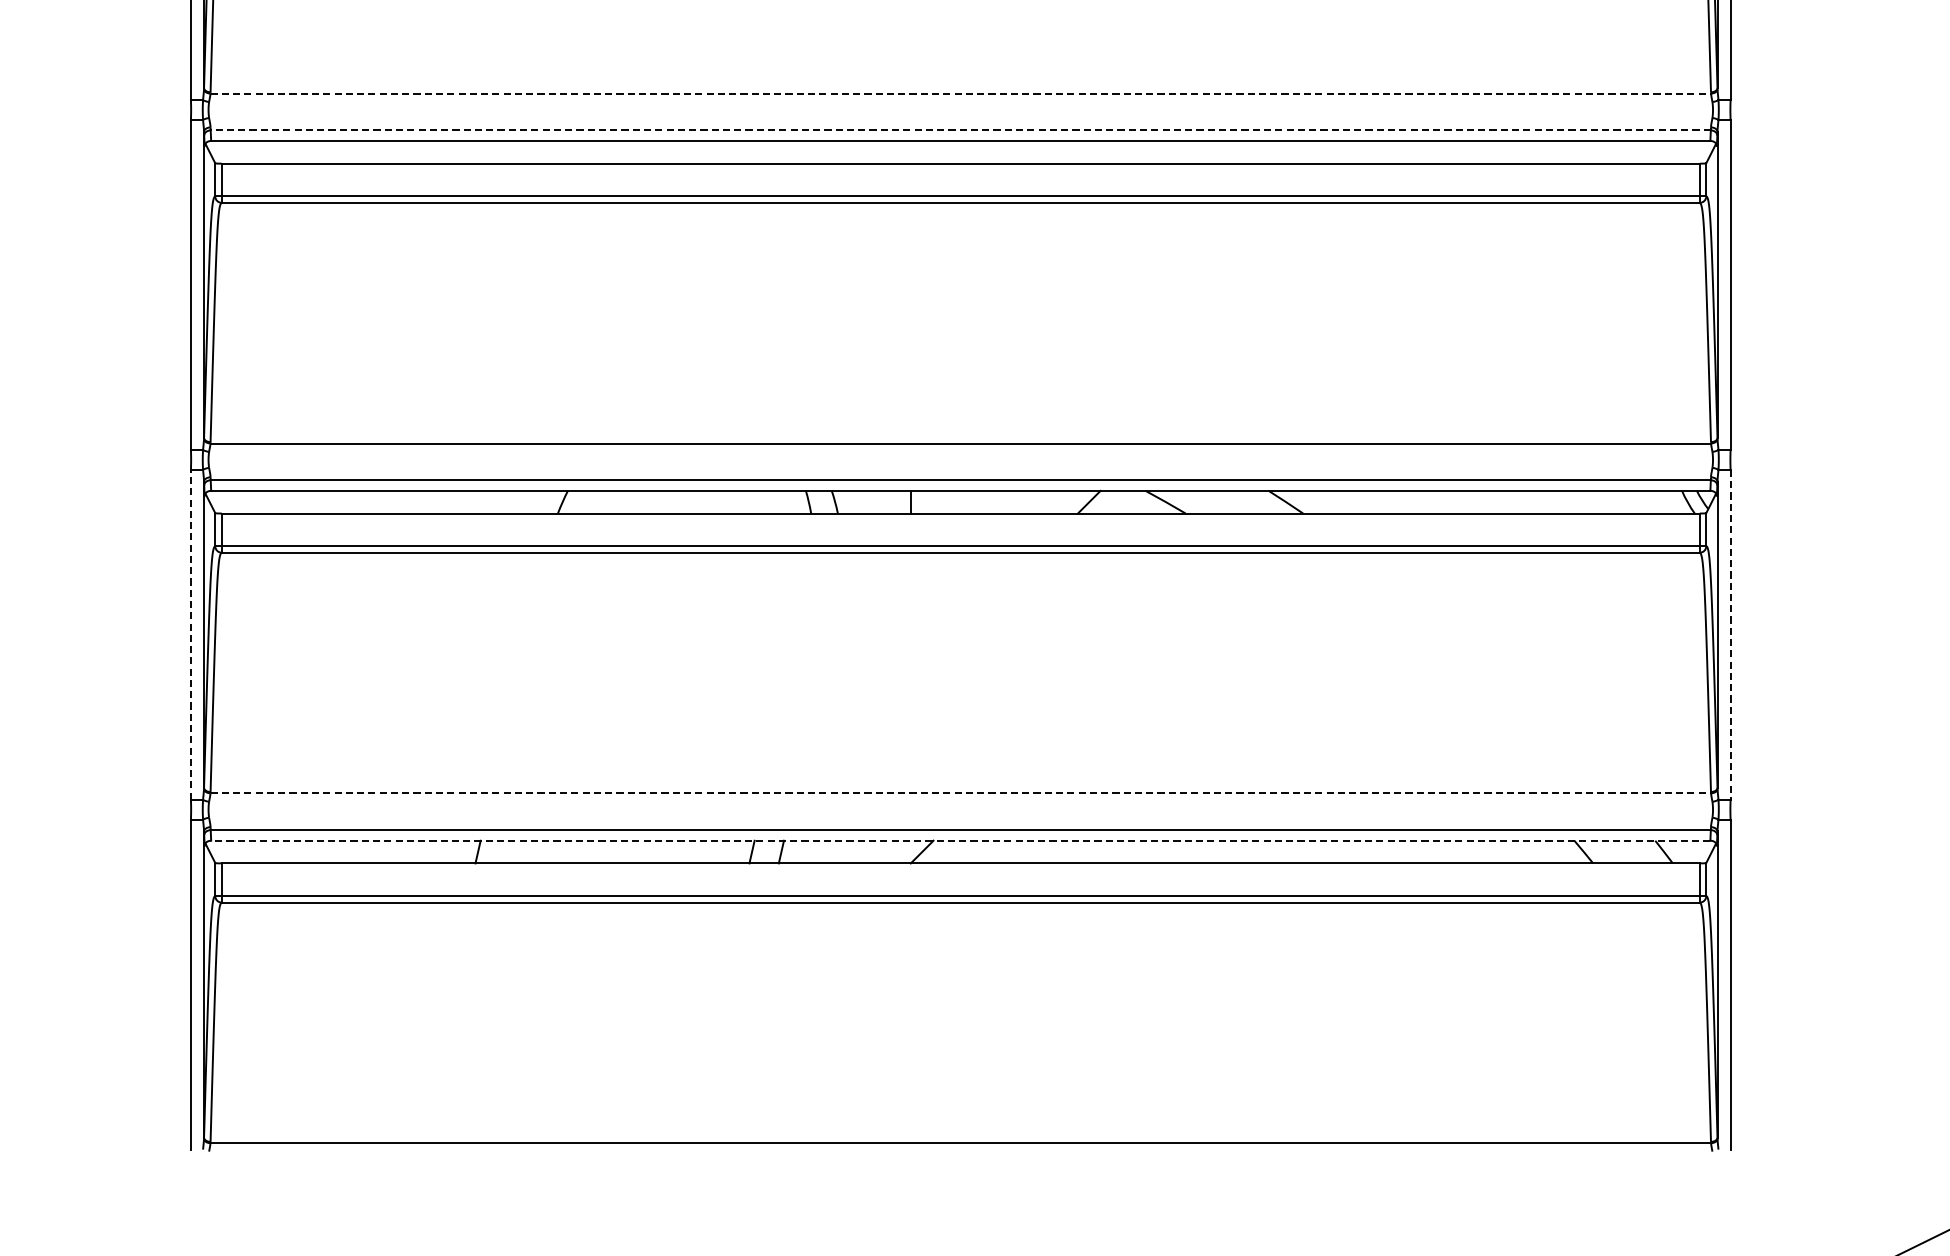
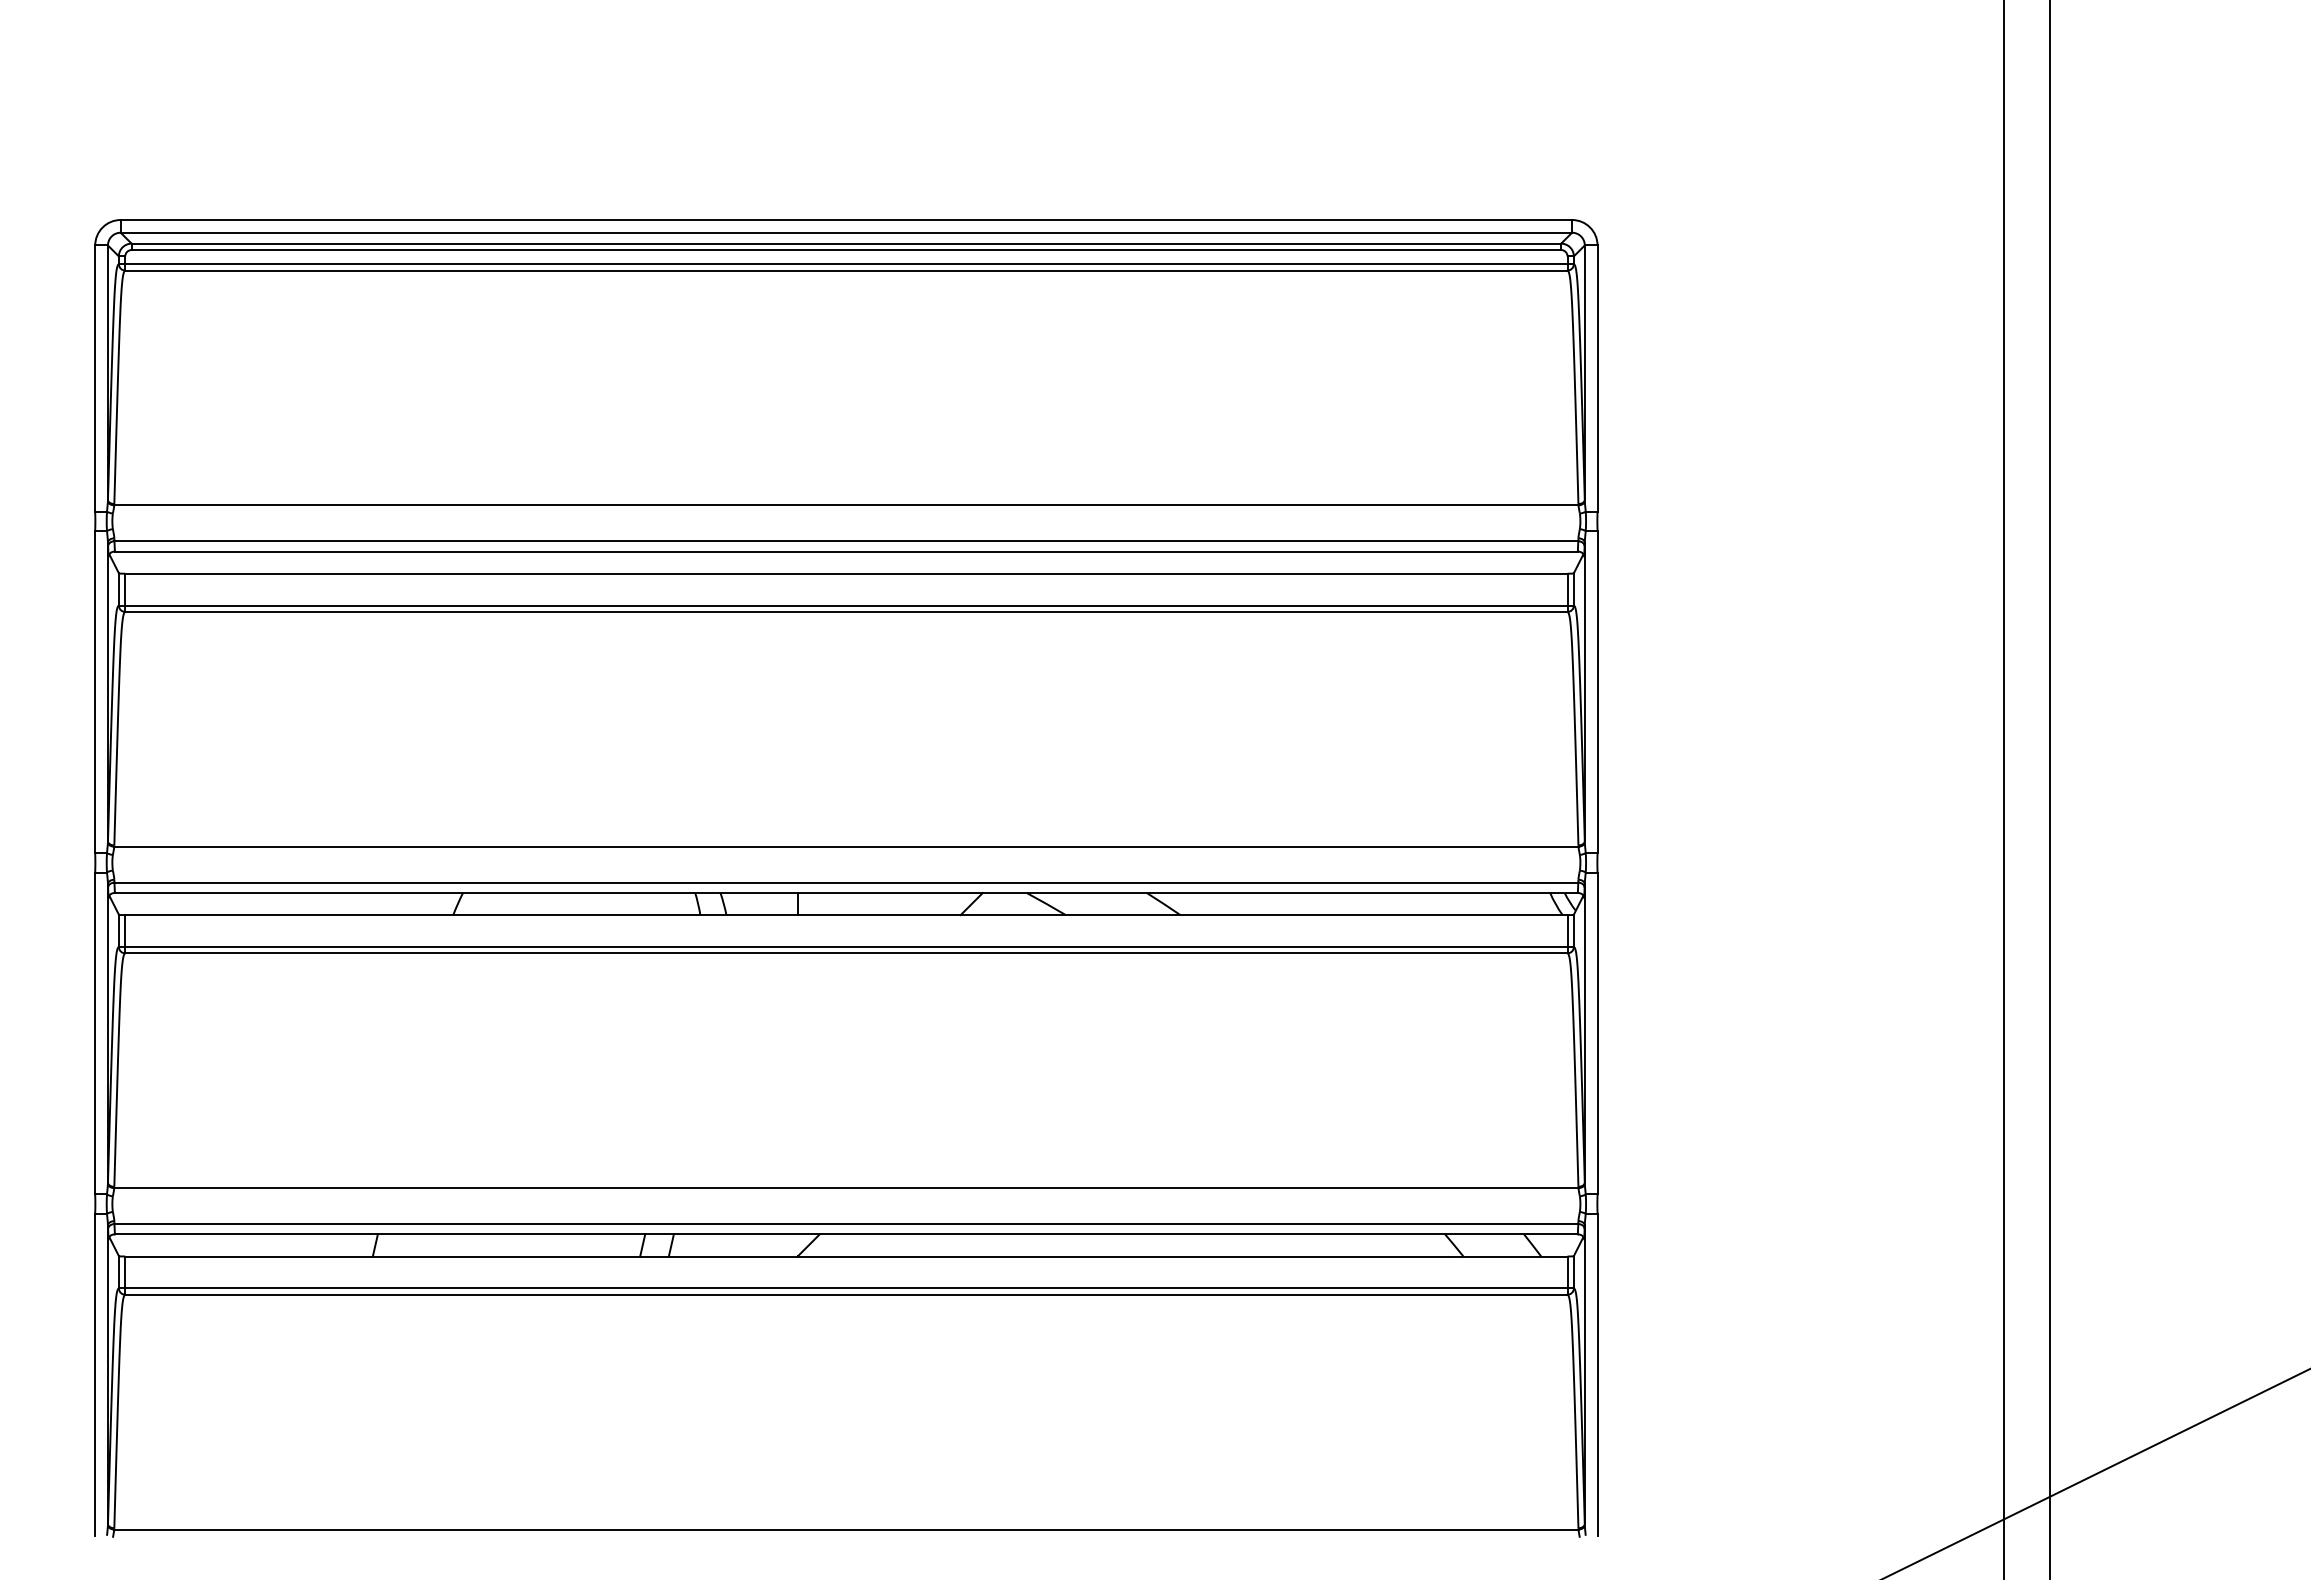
line: (960, 93) -> (846, 505), dashed -> solid
line: (960, 130) -> (846, 541), dashed -> solid
line: (191, 634) -> (95, 1033), dashed -> solid
line: (1730, 634) -> (1597, 1033), dashed -> solid
line: (960, 793) -> (846, 1188), dashed -> solid
line: (959, 840) -> (845, 1234), dashed -> solid

